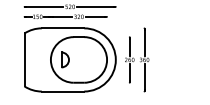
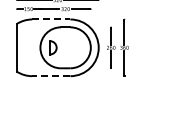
line: (63, 28) -> (51, 19), solid -> dashed
line: (62, 91) -> (50, 76), solid -> dashed

